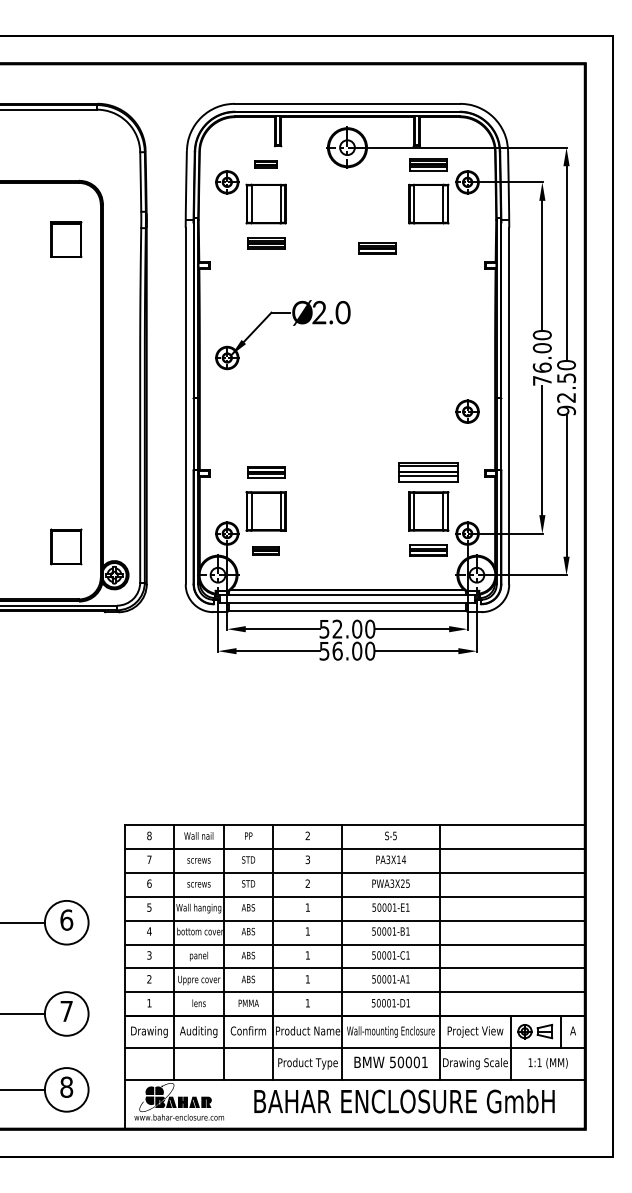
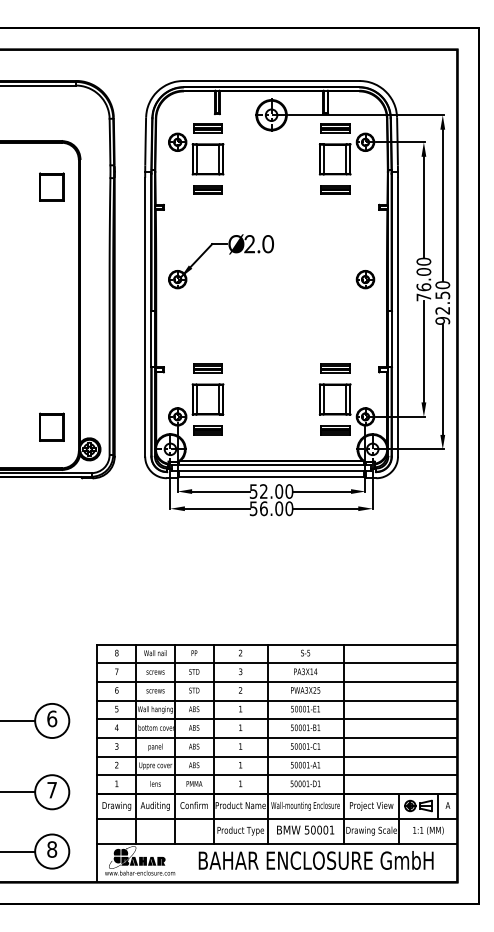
part: (265, 164) -> (207, 128), size x1.67
part: (378, 247) -> (335, 189), moved
part: (467, 411) -> (365, 279), moved
part: (429, 471) -> (335, 368), size x0.62
part: (265, 551) -> (207, 430), size x1.43

